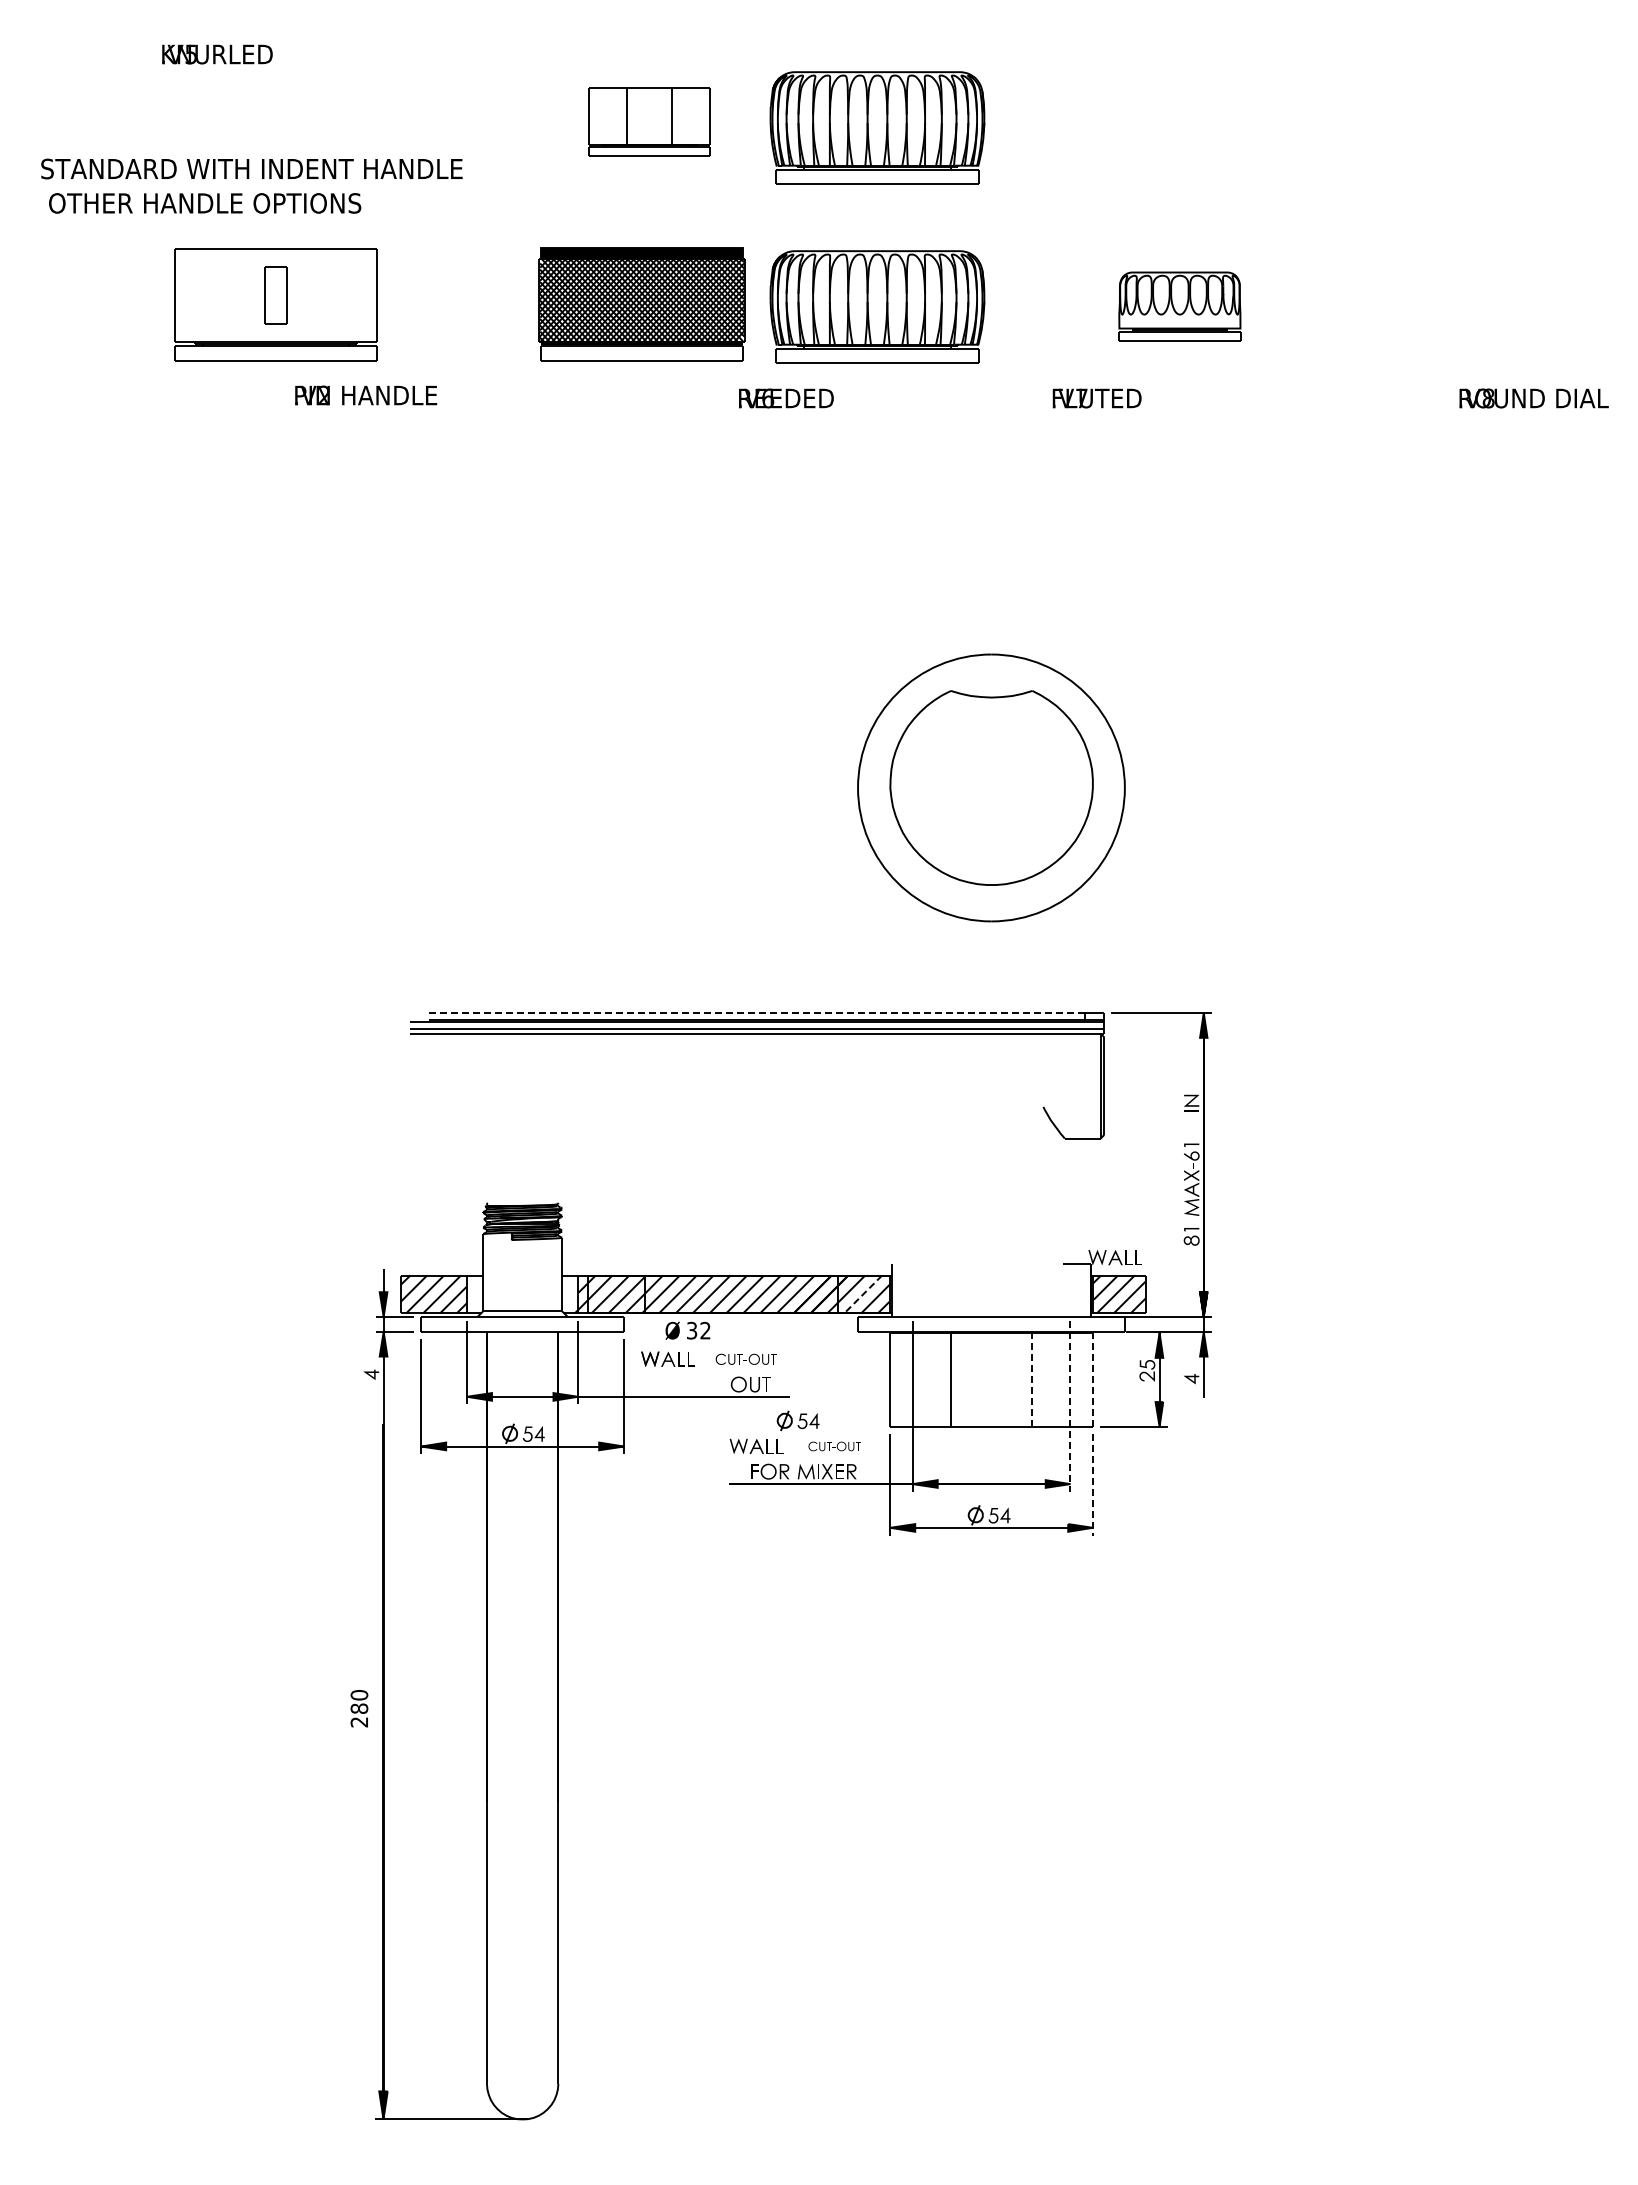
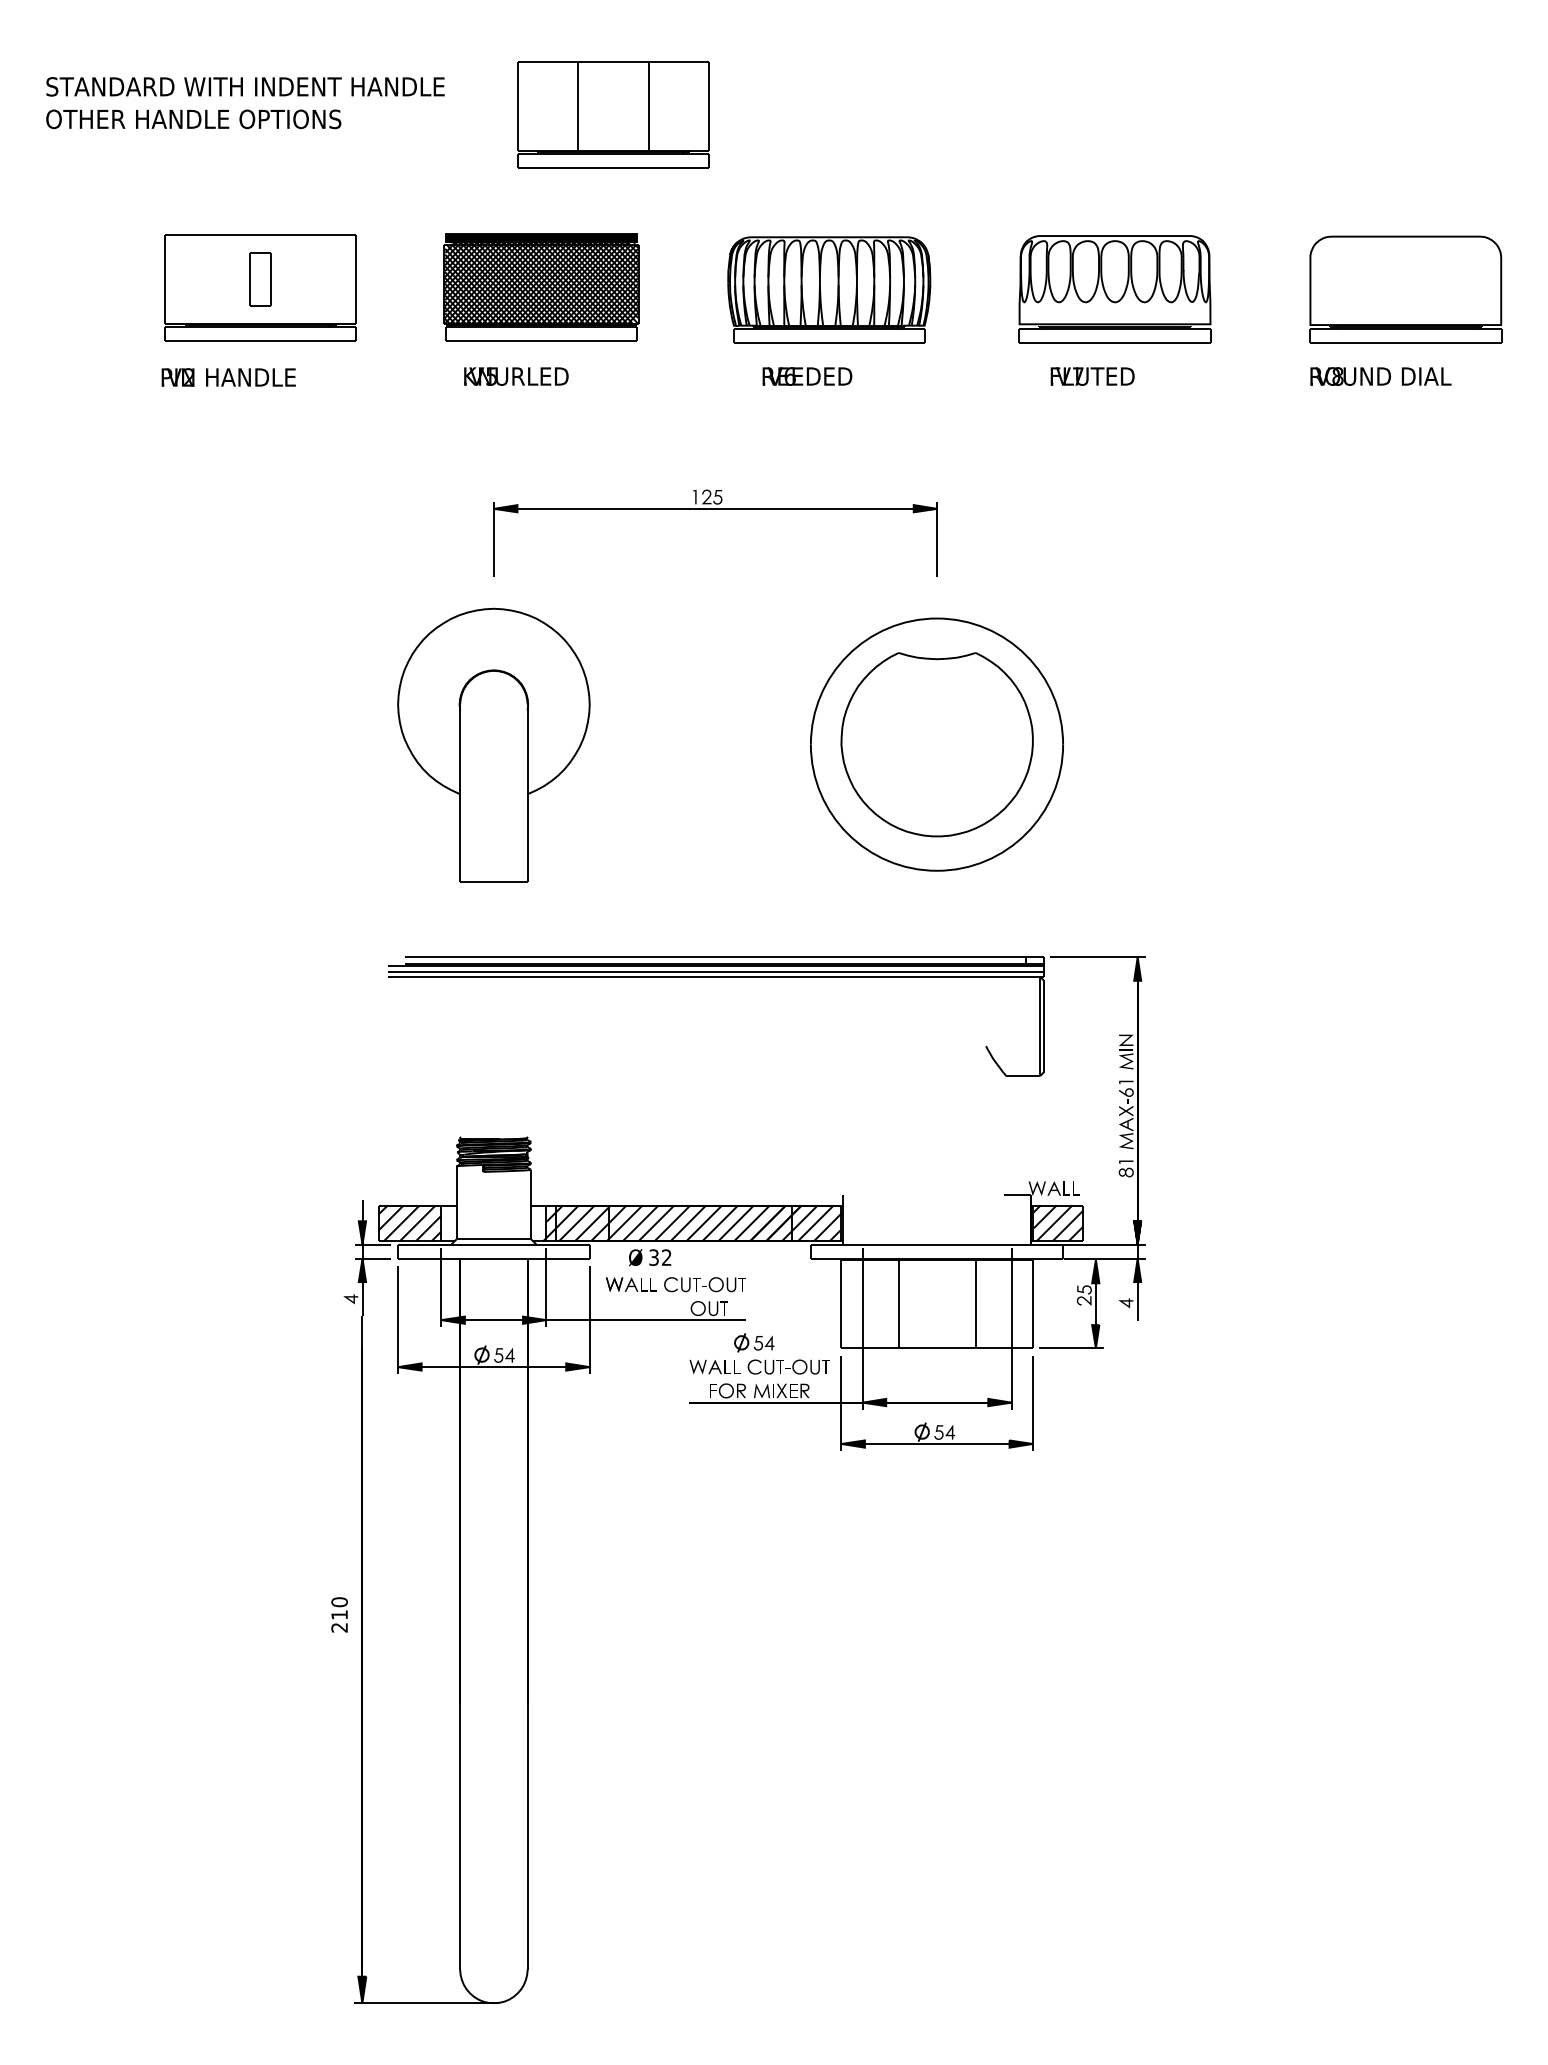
text: (217, 54) -> (516, 376), moved
part: (649, 121) -> (613, 114), size x1.67
part: (877, 127) -> (829, 120), removed
text: (251, 168) -> (245, 86), moved
text: (205, 203) -> (194, 119), moved
part: (641, 304) -> (541, 287), moved
part: (1179, 306) -> (1114, 289), size x1.67
part: (1487, 306) -> (1405, 289), added
text: (366, 395) -> (229, 377), moved
text: (786, 398) -> (807, 376), moved
text: (1096, 398) -> (1092, 376), moved
text: (1533, 398) -> (1380, 376), moved
part: (757, 539) -> (715, 509), added
part: (522, 788) -> (493, 745), added
line: (756, 1012) -> (714, 956), dashed -> solid
fill: (1191, 1122) -> (1126, 1060), added
line: (863, 1294) -> (816, 1223), dashed -> solid
part: (745, 1359) -> (704, 1284), size x1.43
line: (1032, 1379) -> (975, 1303), dashed -> solid
line: (1092, 1379) -> (1032, 1303), dashed -> solid
line: (1070, 1406) -> (1011, 1329), dashed -> solid
part: (834, 1446) -> (788, 1367), size x1.67
line: (1092, 1484) -> (1032, 1403), dashed -> solid
text: (359, 1708) -> (339, 1614), 280 -> 210

